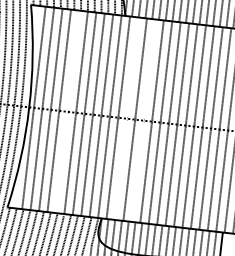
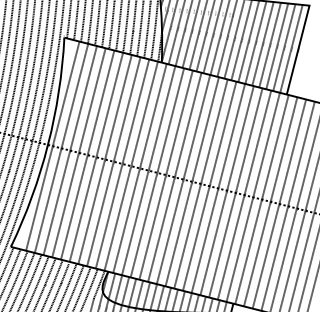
line: (67, 111) -> (87, 154), added
line: (126, 118) -> (148, 170), added
line: (142, 120) -> (165, 174), added

